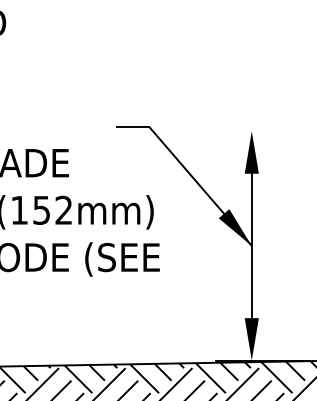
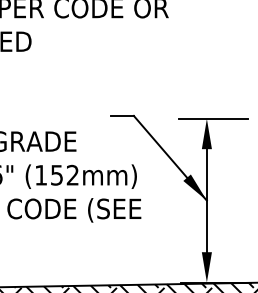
line: (259, 130) -> (212, 118), added

